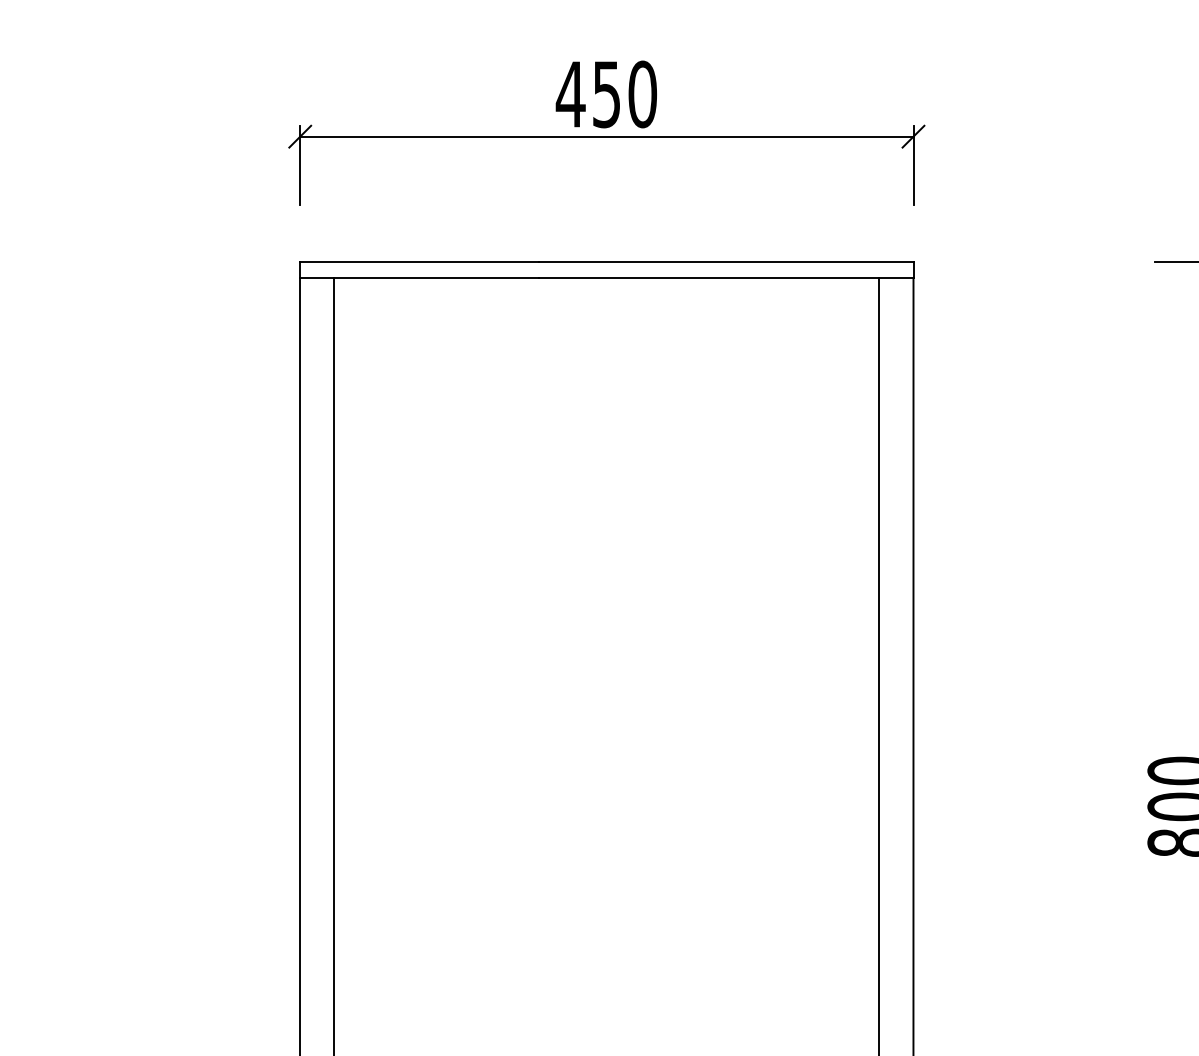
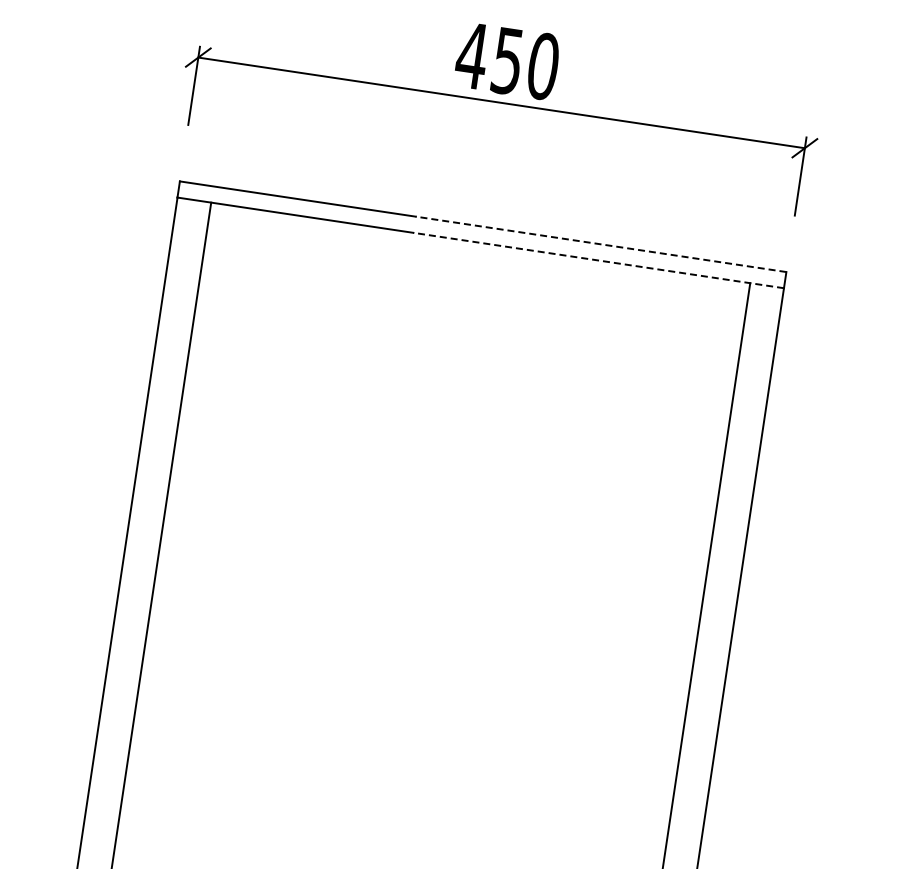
line: (725, 261) -> (600, 243), solid -> dashed
line: (725, 278) -> (598, 260), solid -> dashed

